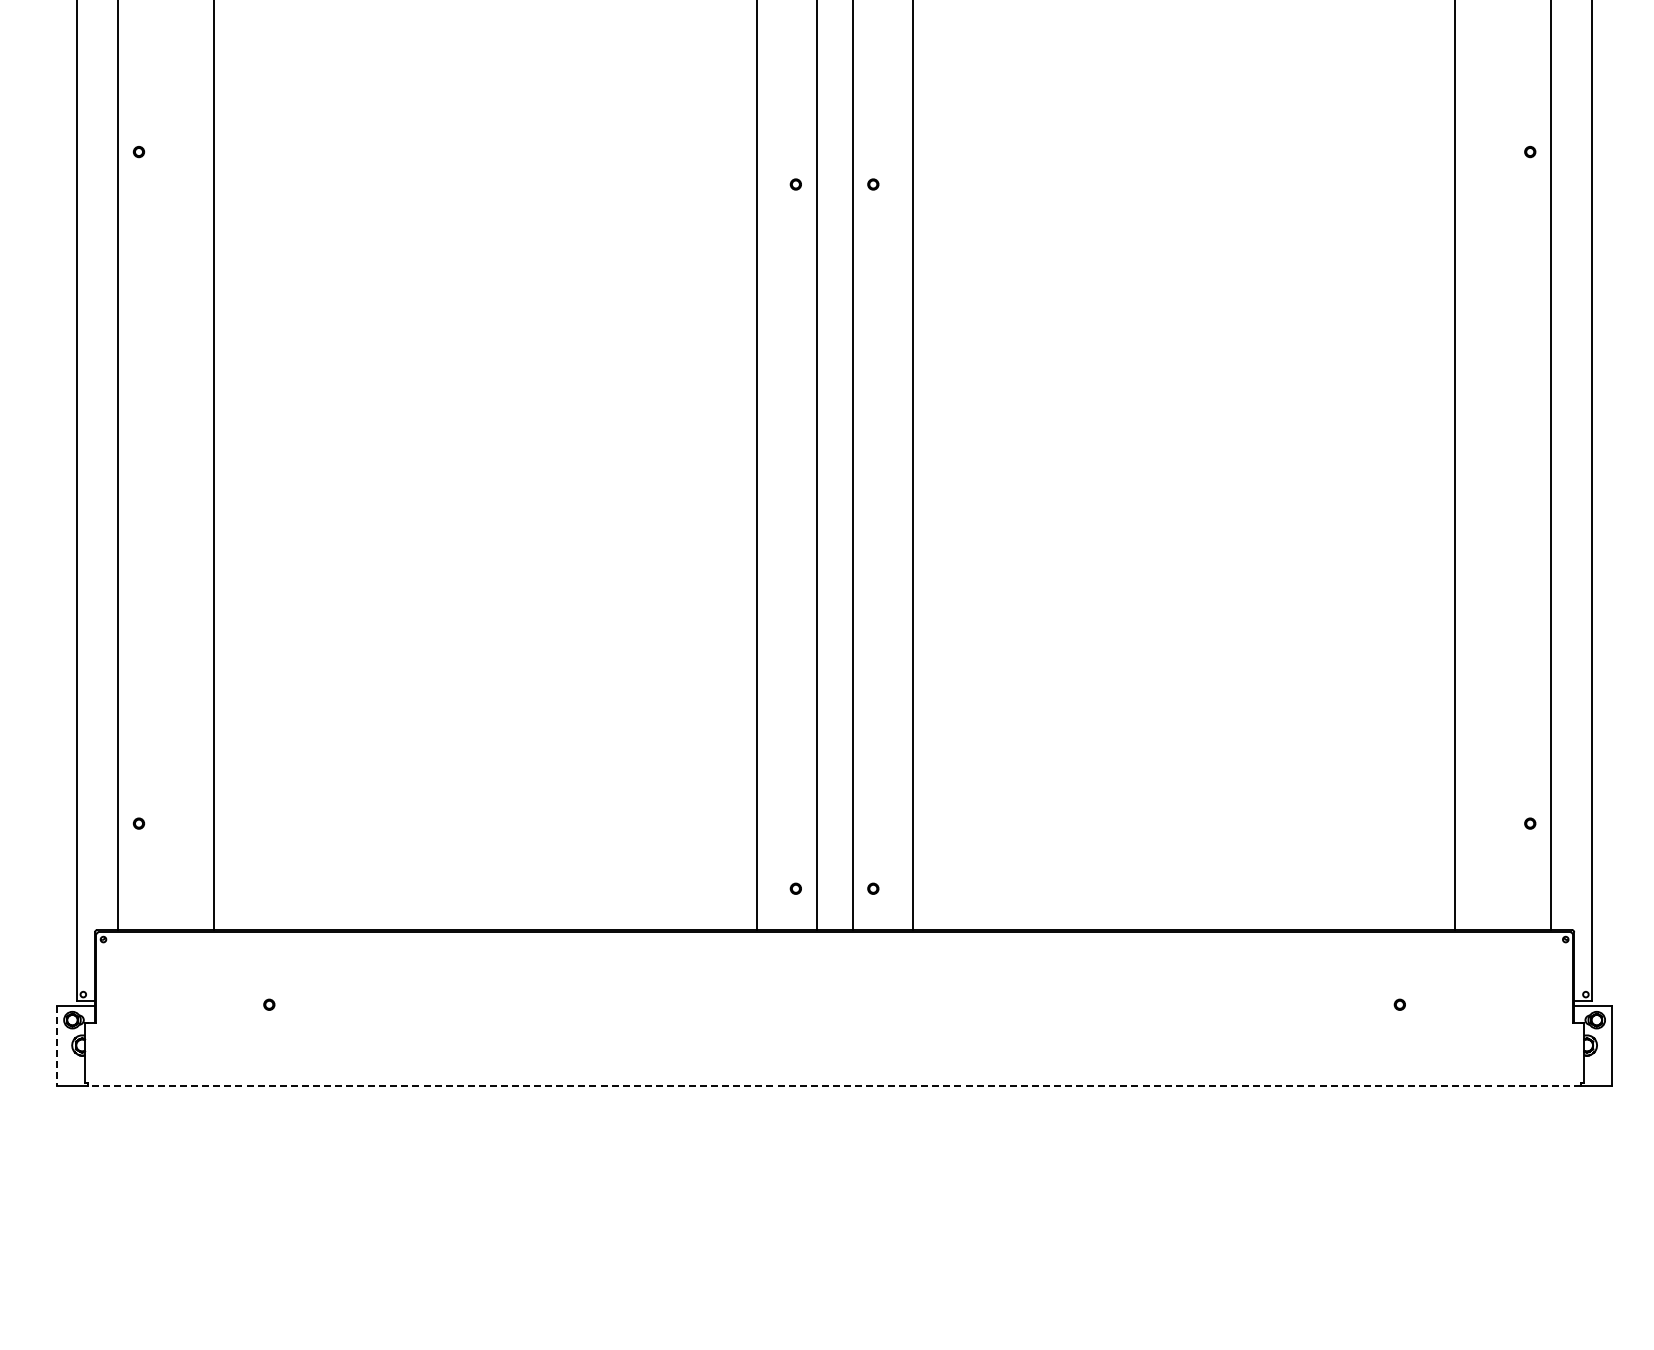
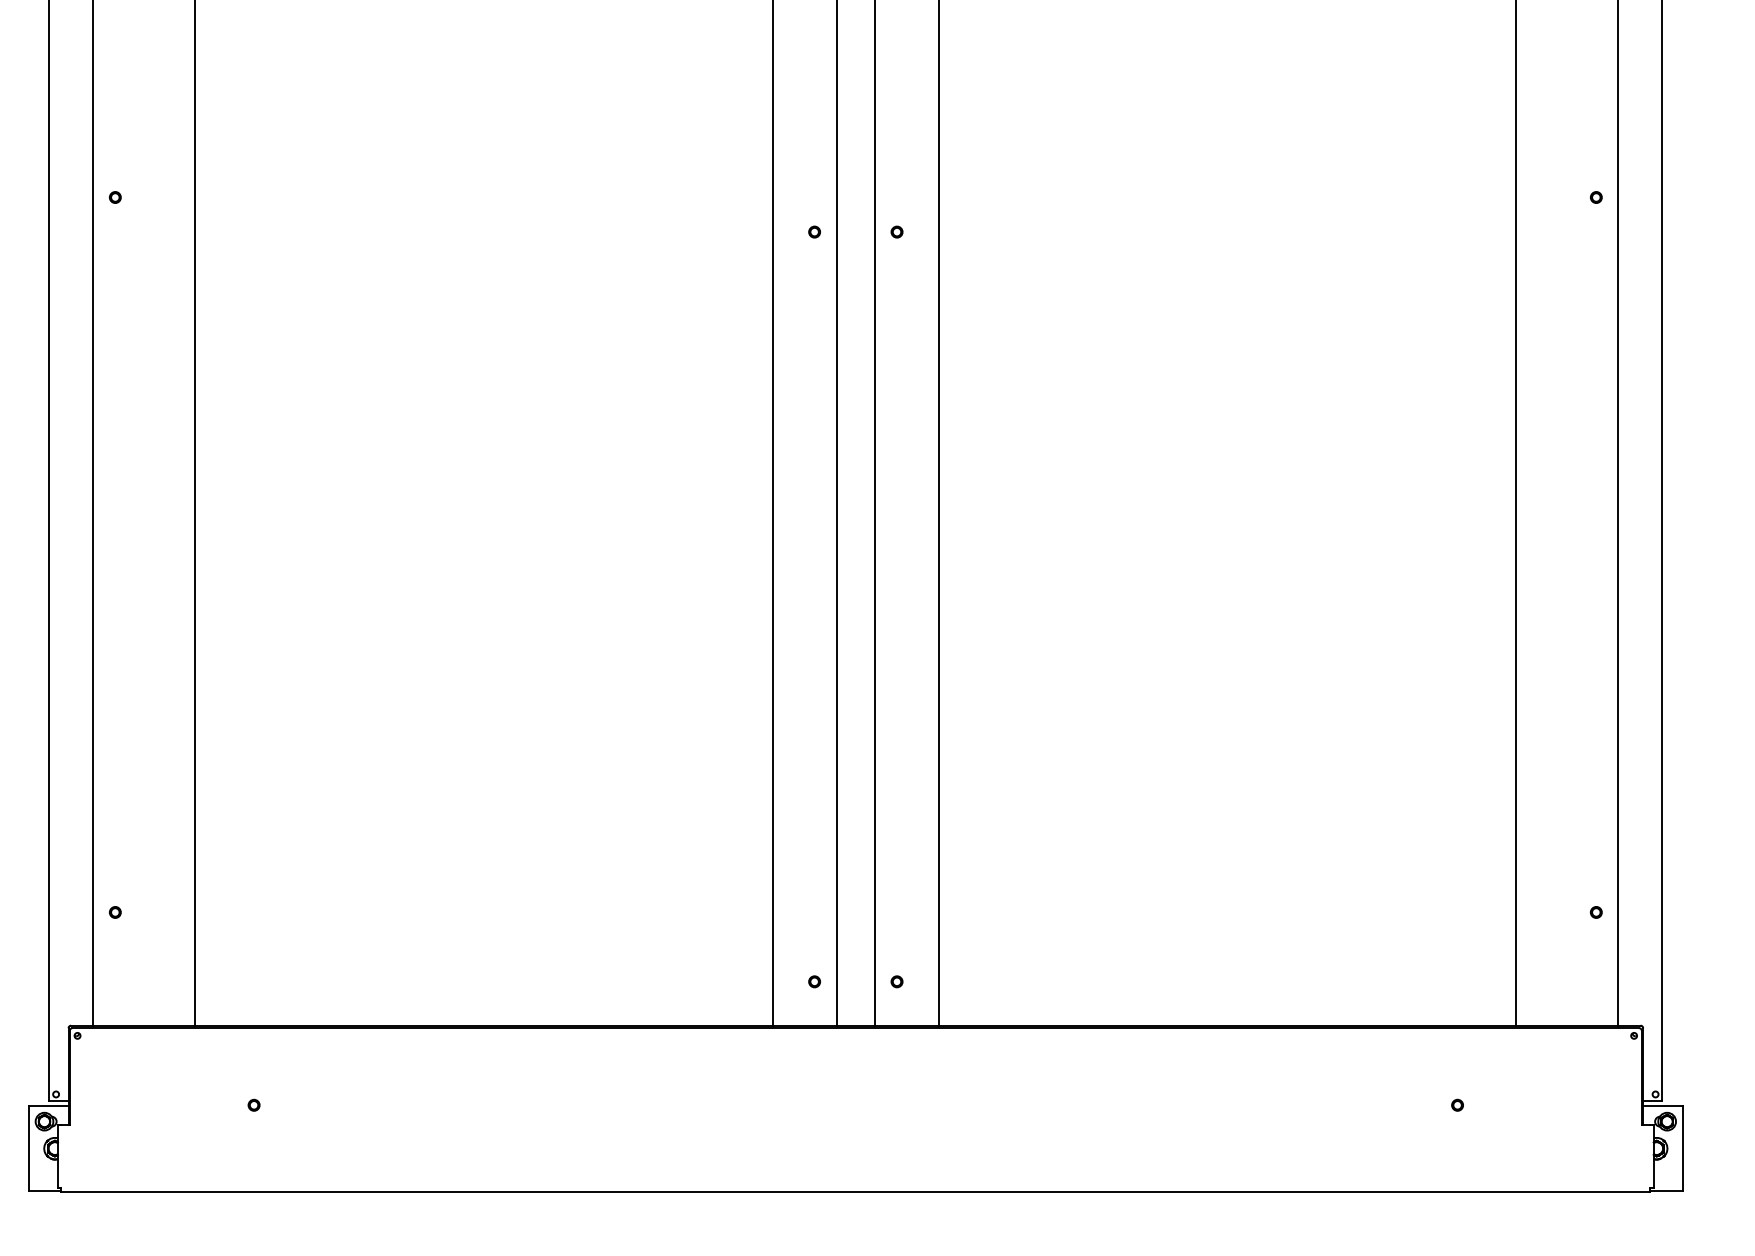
line: (57, 1045) -> (28, 1148), dashed -> solid
line: (834, 1085) -> (855, 1191), dashed -> solid

